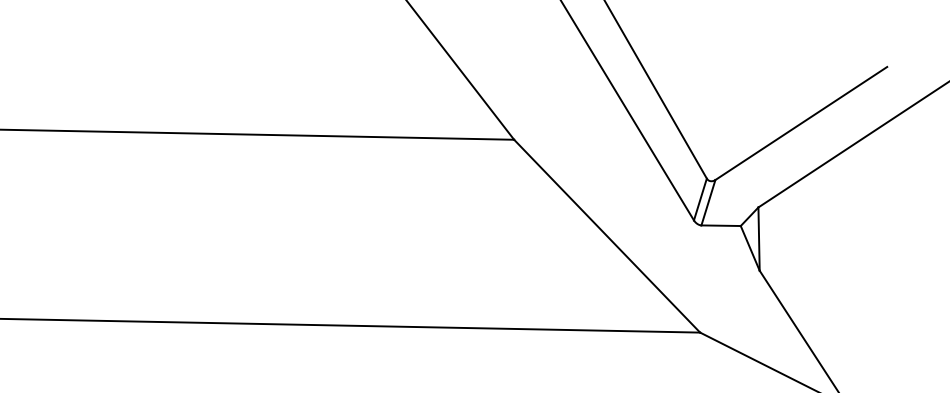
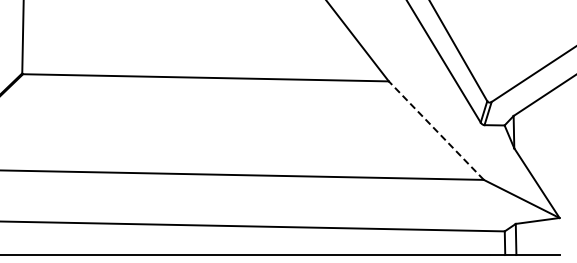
line: (607, 235) -> (436, 130), solid -> dashed

